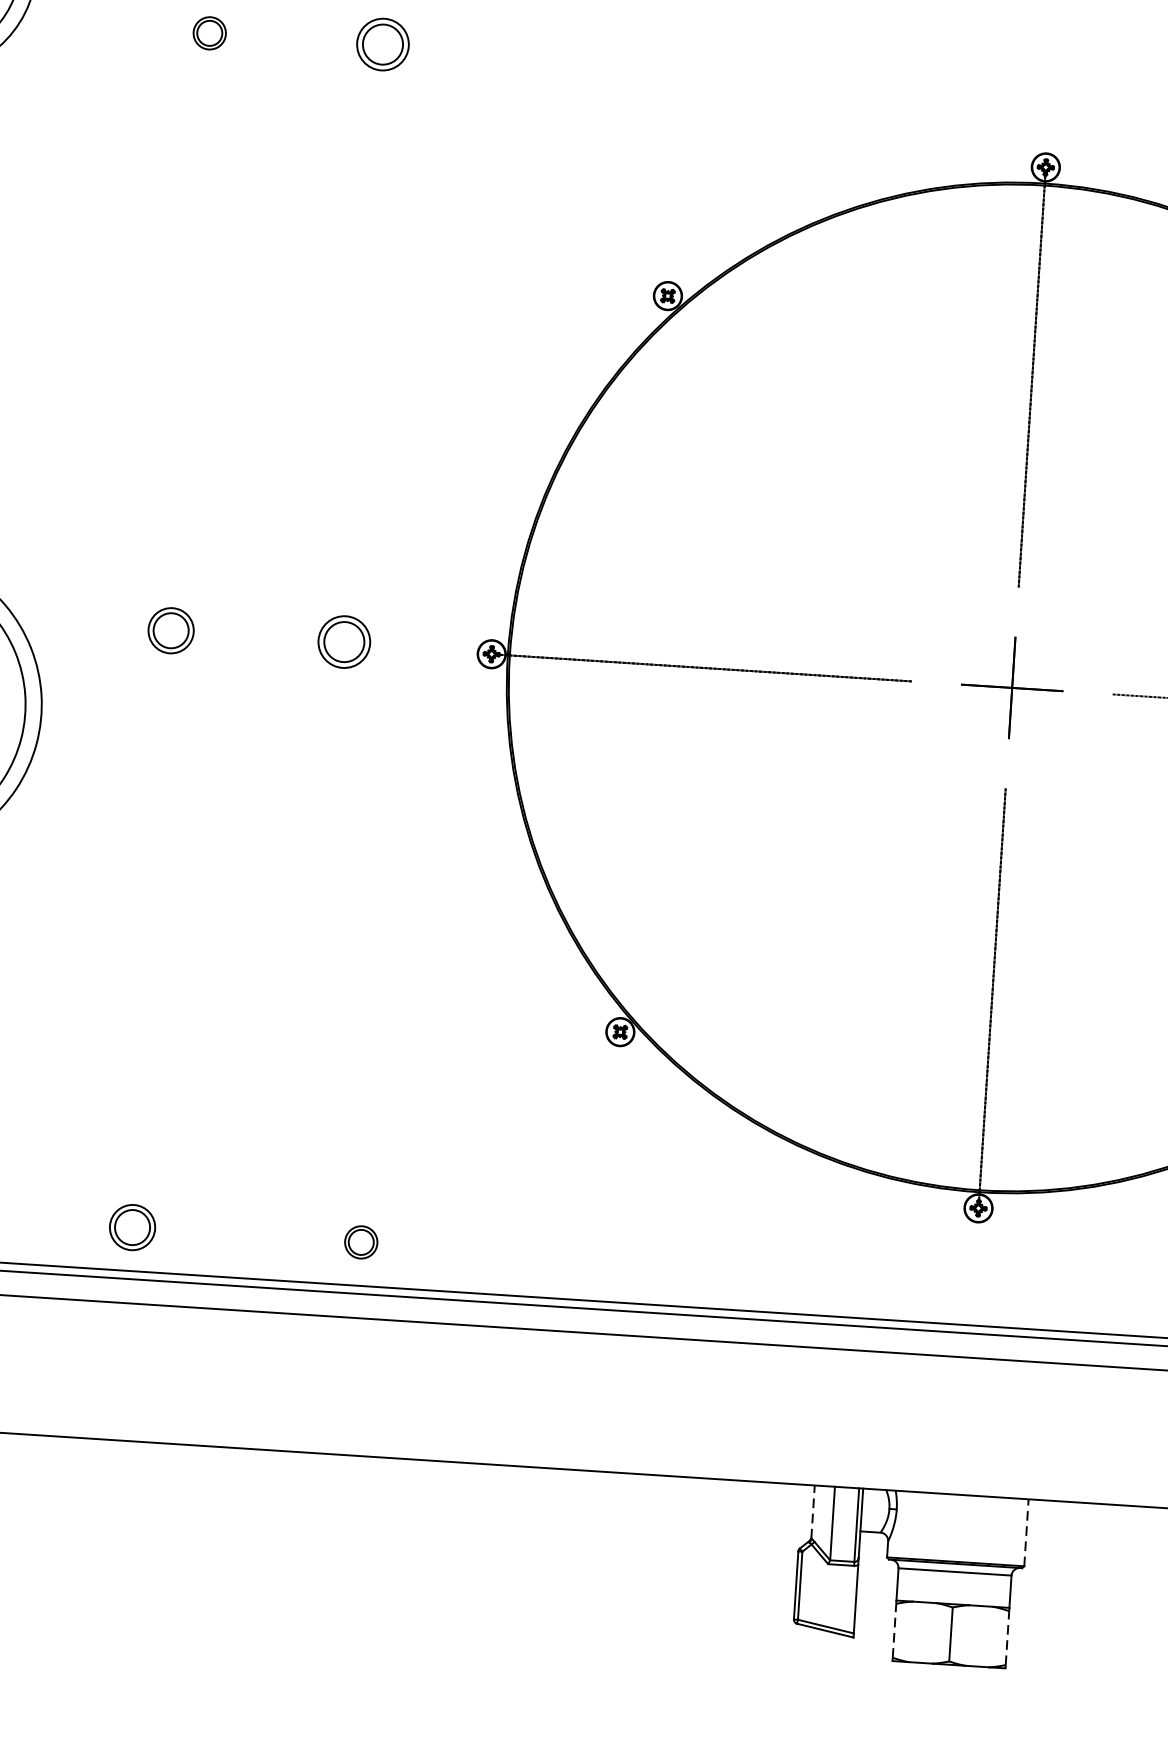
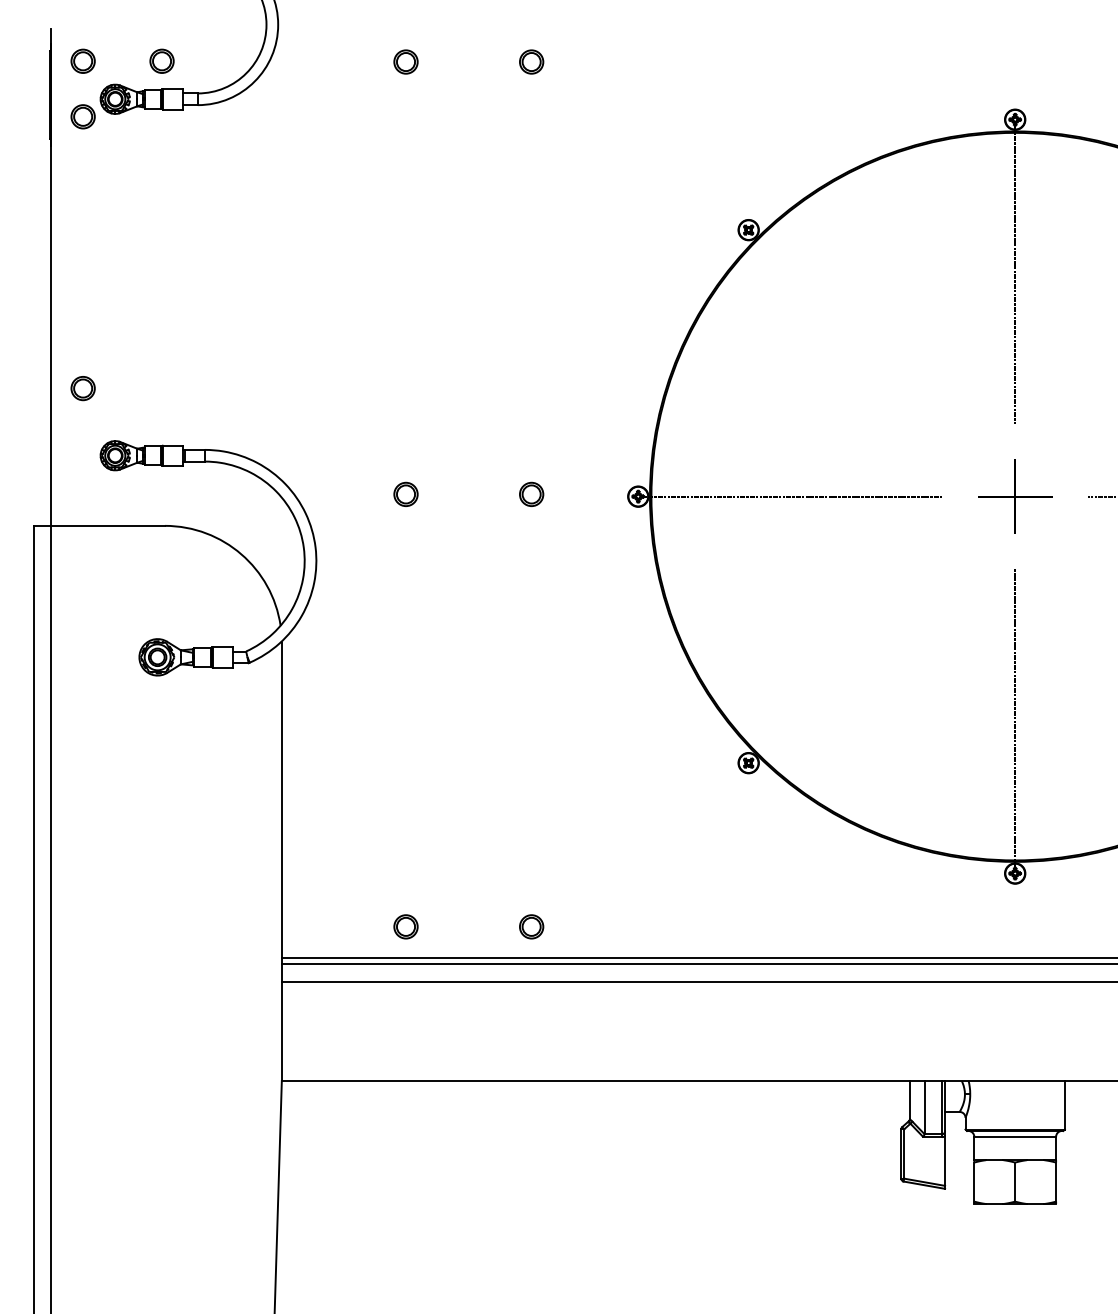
part: (383, 43) -> (531, 61), size x0.62
part: (170, 629) -> (405, 493), size x0.71
part: (344, 640) -> (531, 493), size x0.62
part: (131, 1227) -> (405, 926), size x0.71
part: (361, 1241) -> (531, 926), moved
line: (813, 1511) -> (910, 1099), dashed -> solid
line: (1026, 1531) -> (1064, 1104), dashed -> solid
line: (894, 1631) -> (974, 1182), dashed -> solid
line: (1007, 1638) -> (1056, 1182), dashed -> solid

